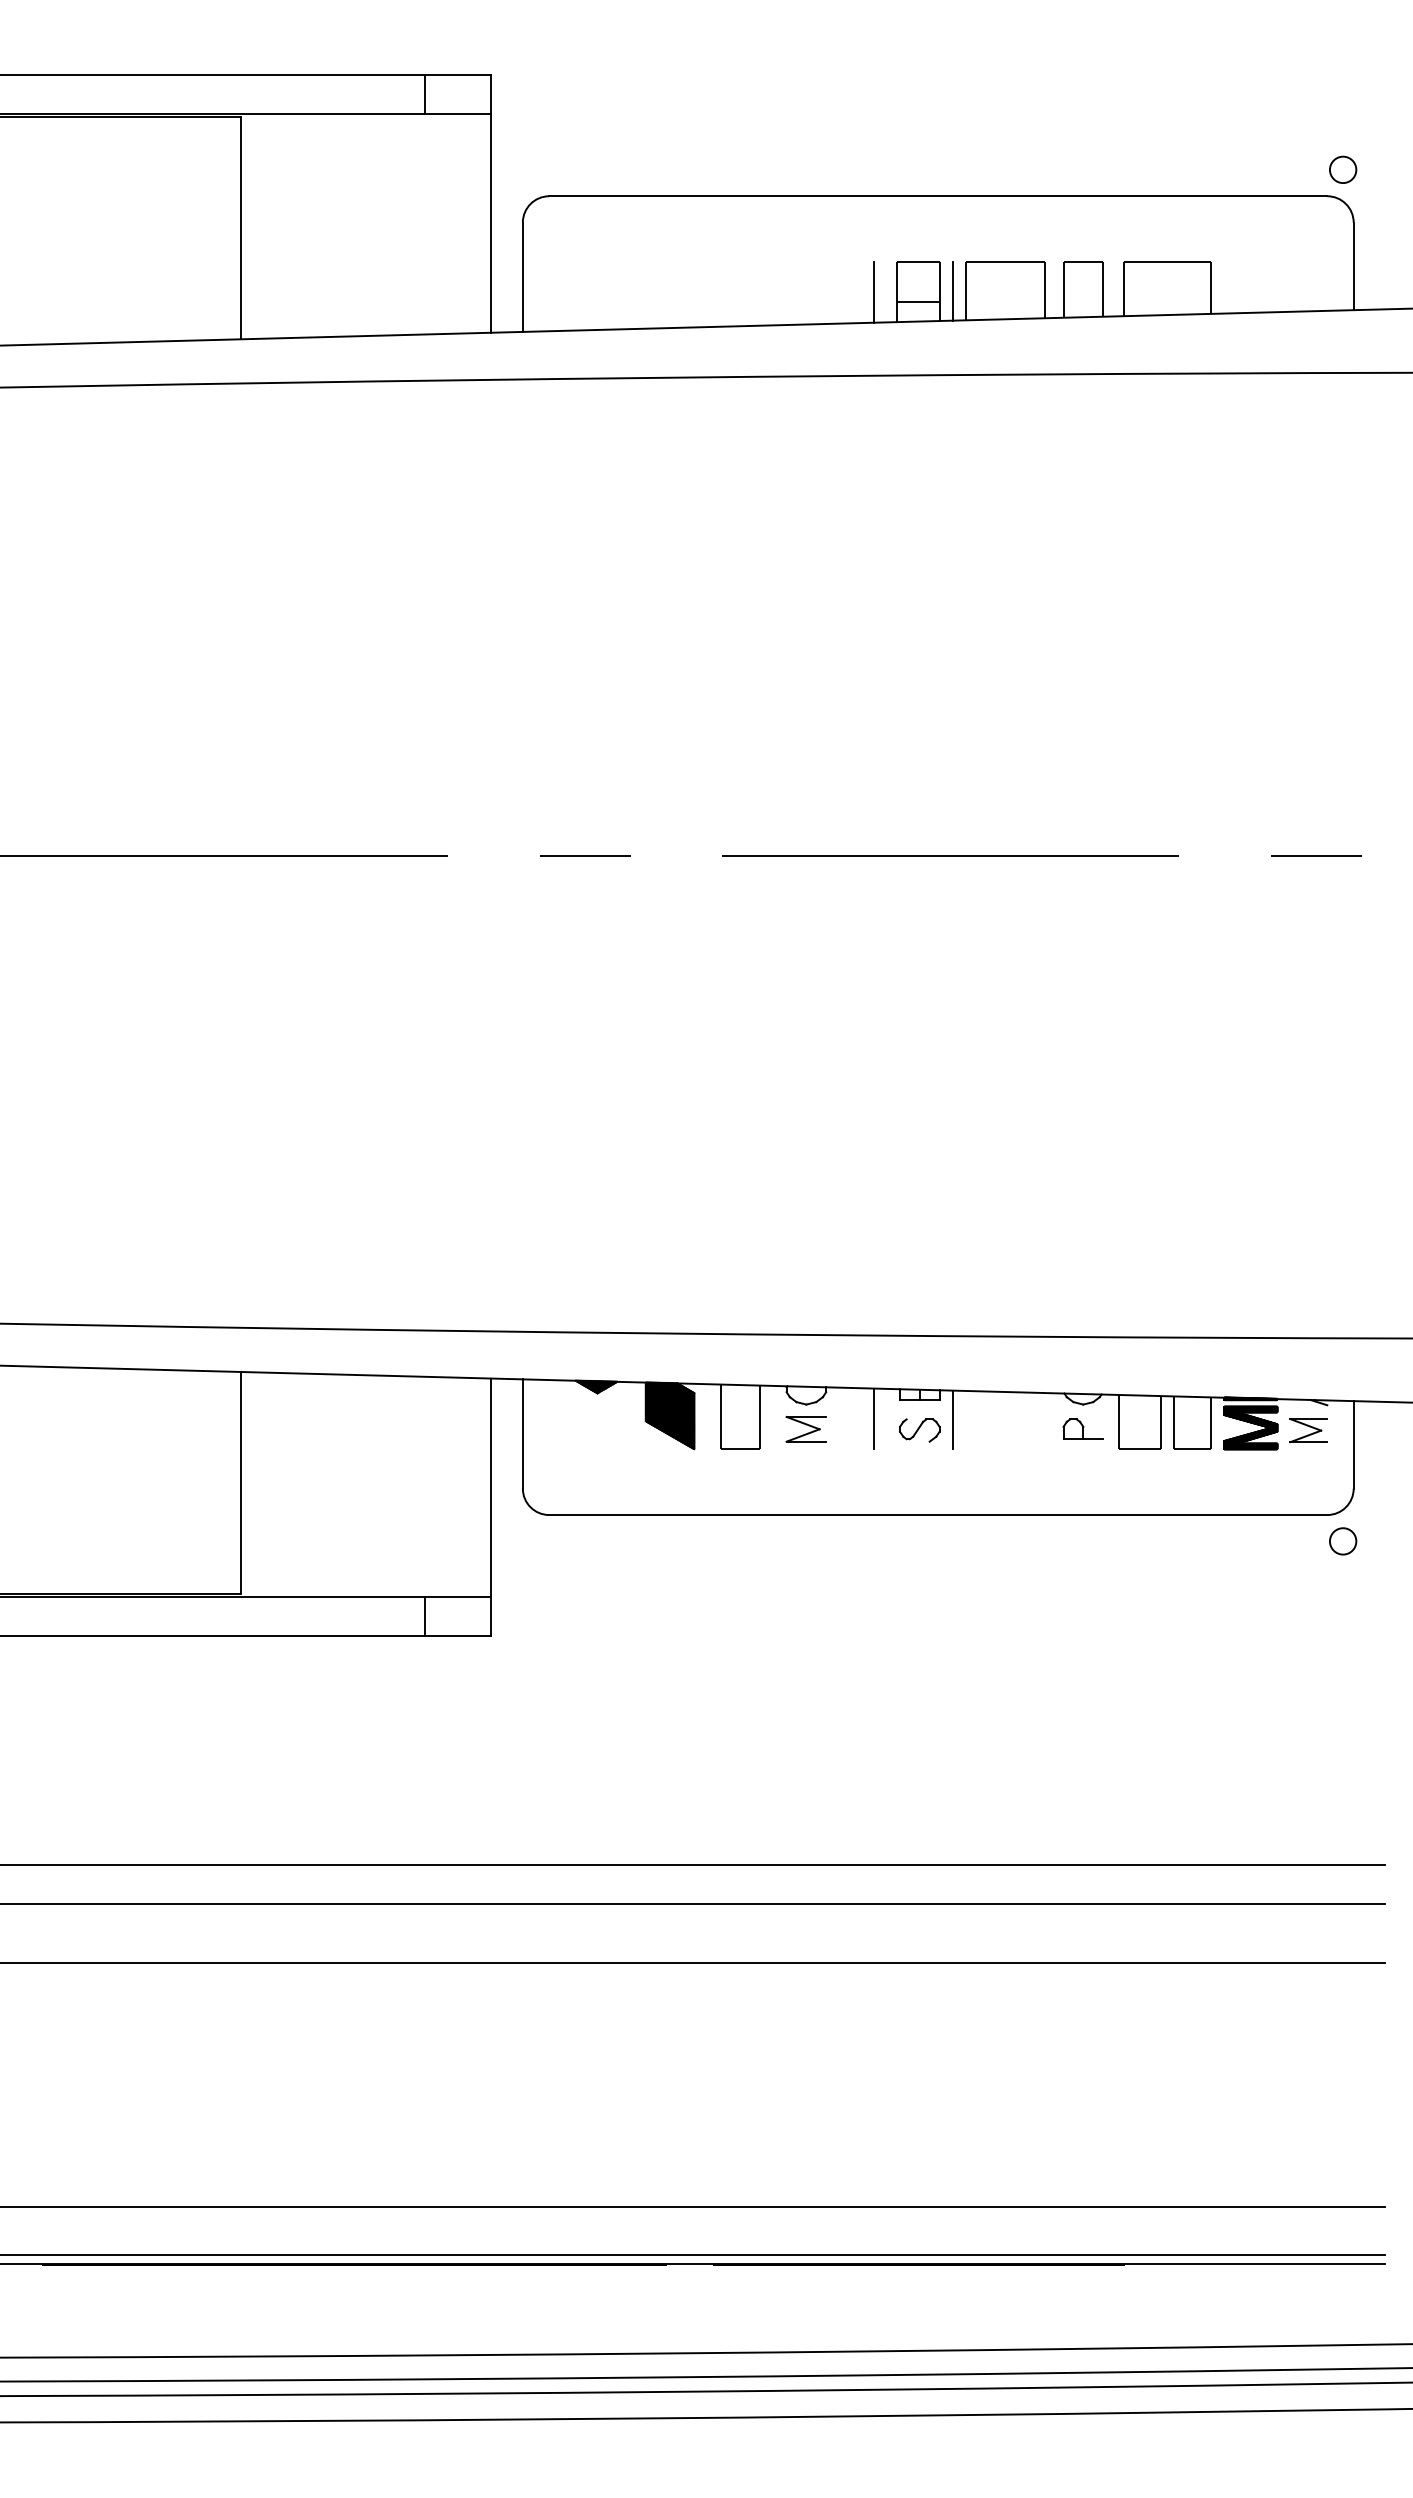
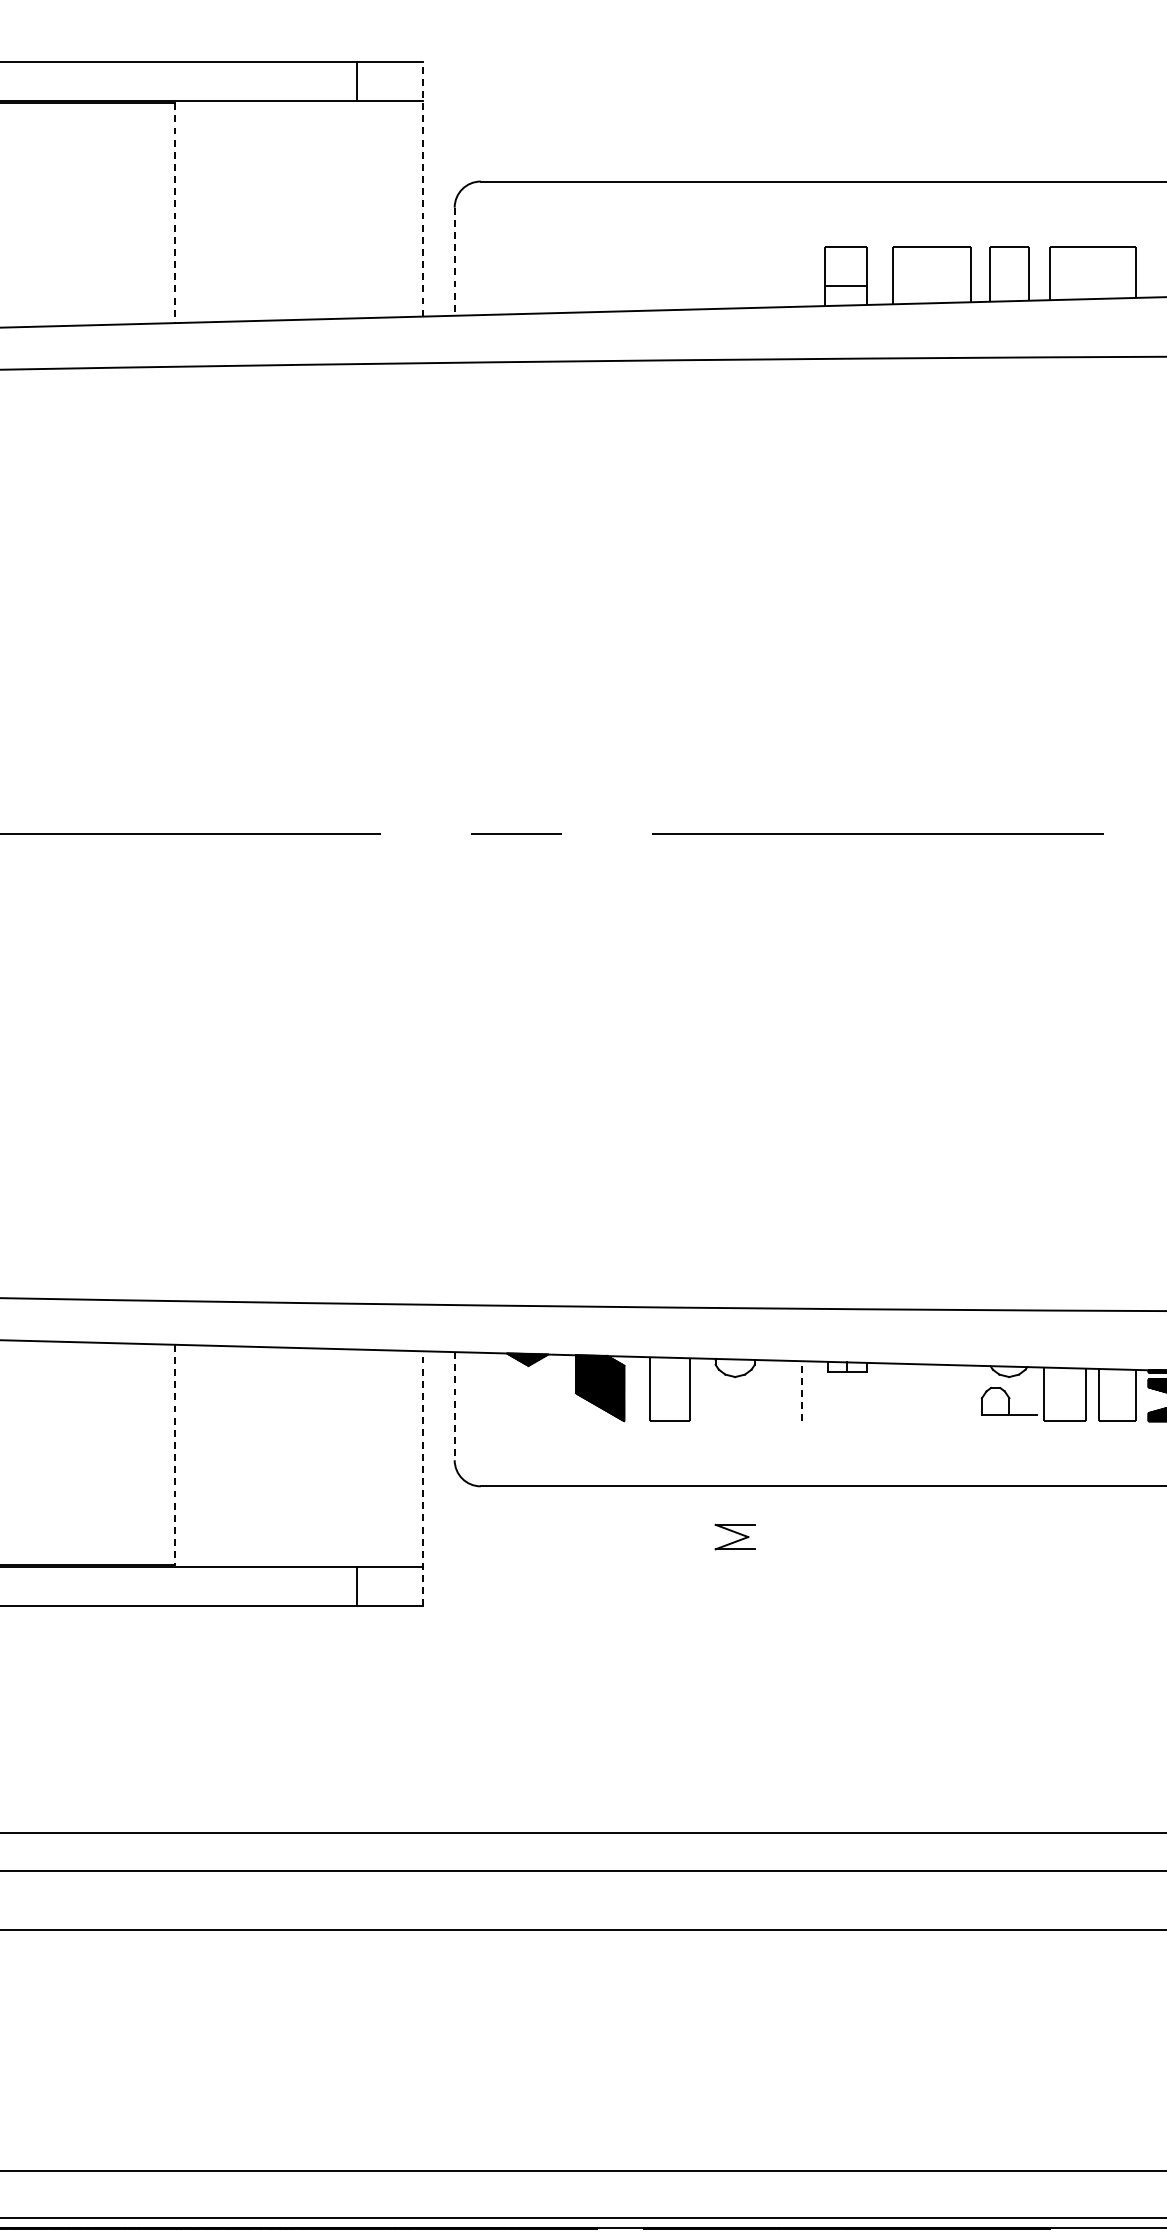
line: (491, 203) -> (423, 188), solid -> dashed
line: (240, 228) -> (175, 213), solid -> dashed
line: (522, 277) -> (454, 261), solid -> dashed
line: (952, 291) -> (879, 275), removed
line: (873, 292) -> (801, 276), removed
line: (873, 1418) -> (801, 1390), solid -> dashed
line: (952, 1419) -> (879, 1391), removed
part: (805, 1428) -> (734, 1536), moved
part: (1082, 1428) -> (1008, 1400), size x1.4
part: (919, 1430) -> (847, 1402), removed
line: (522, 1434) -> (454, 1406), solid -> dashed
line: (240, 1483) -> (175, 1455), solid -> dashed
line: (491, 1507) -> (423, 1478), solid -> dashed

